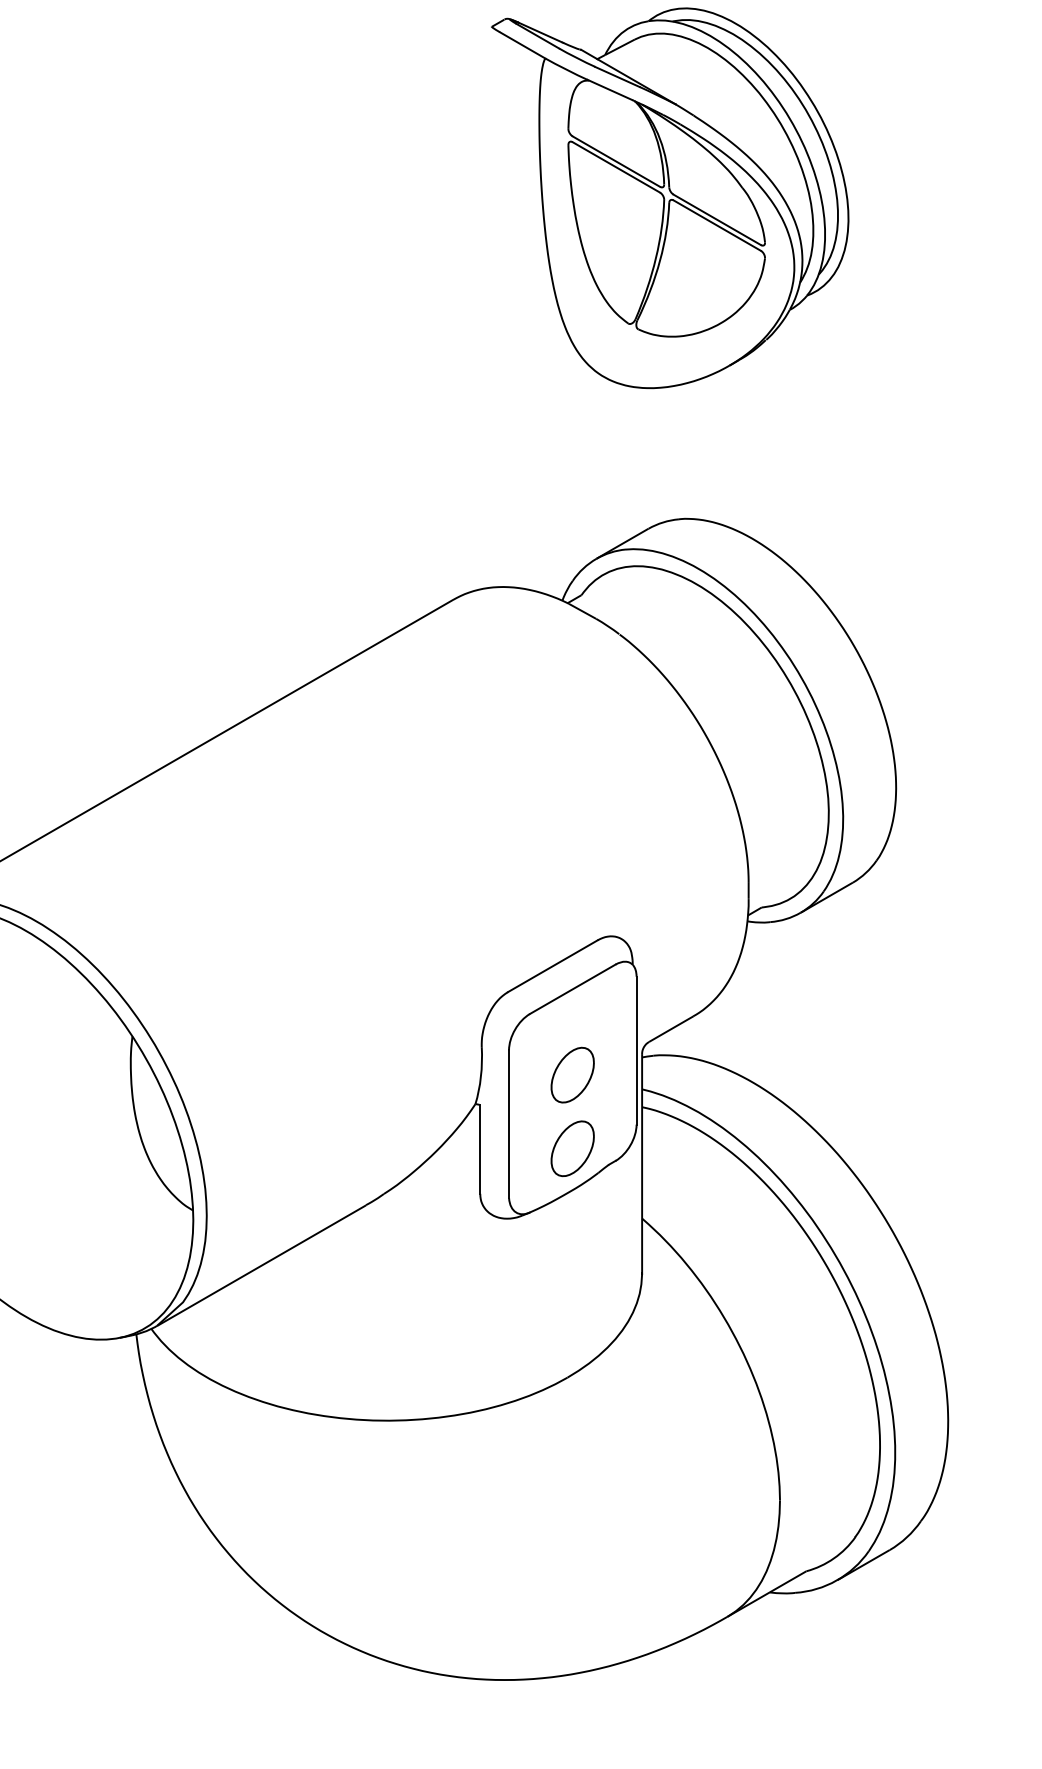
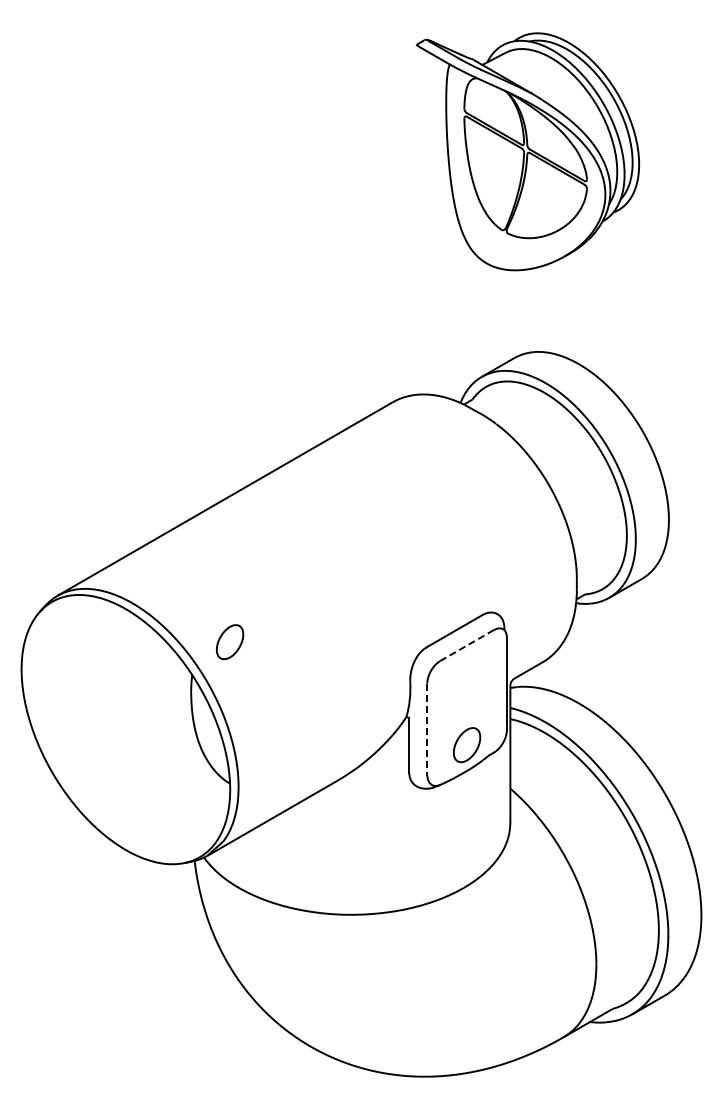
line: (573, 989) -> (467, 645), solid -> dashed
part: (573, 1075) -> (230, 642), moved
line: (509, 1125) -> (427, 730), solid -> dashed

